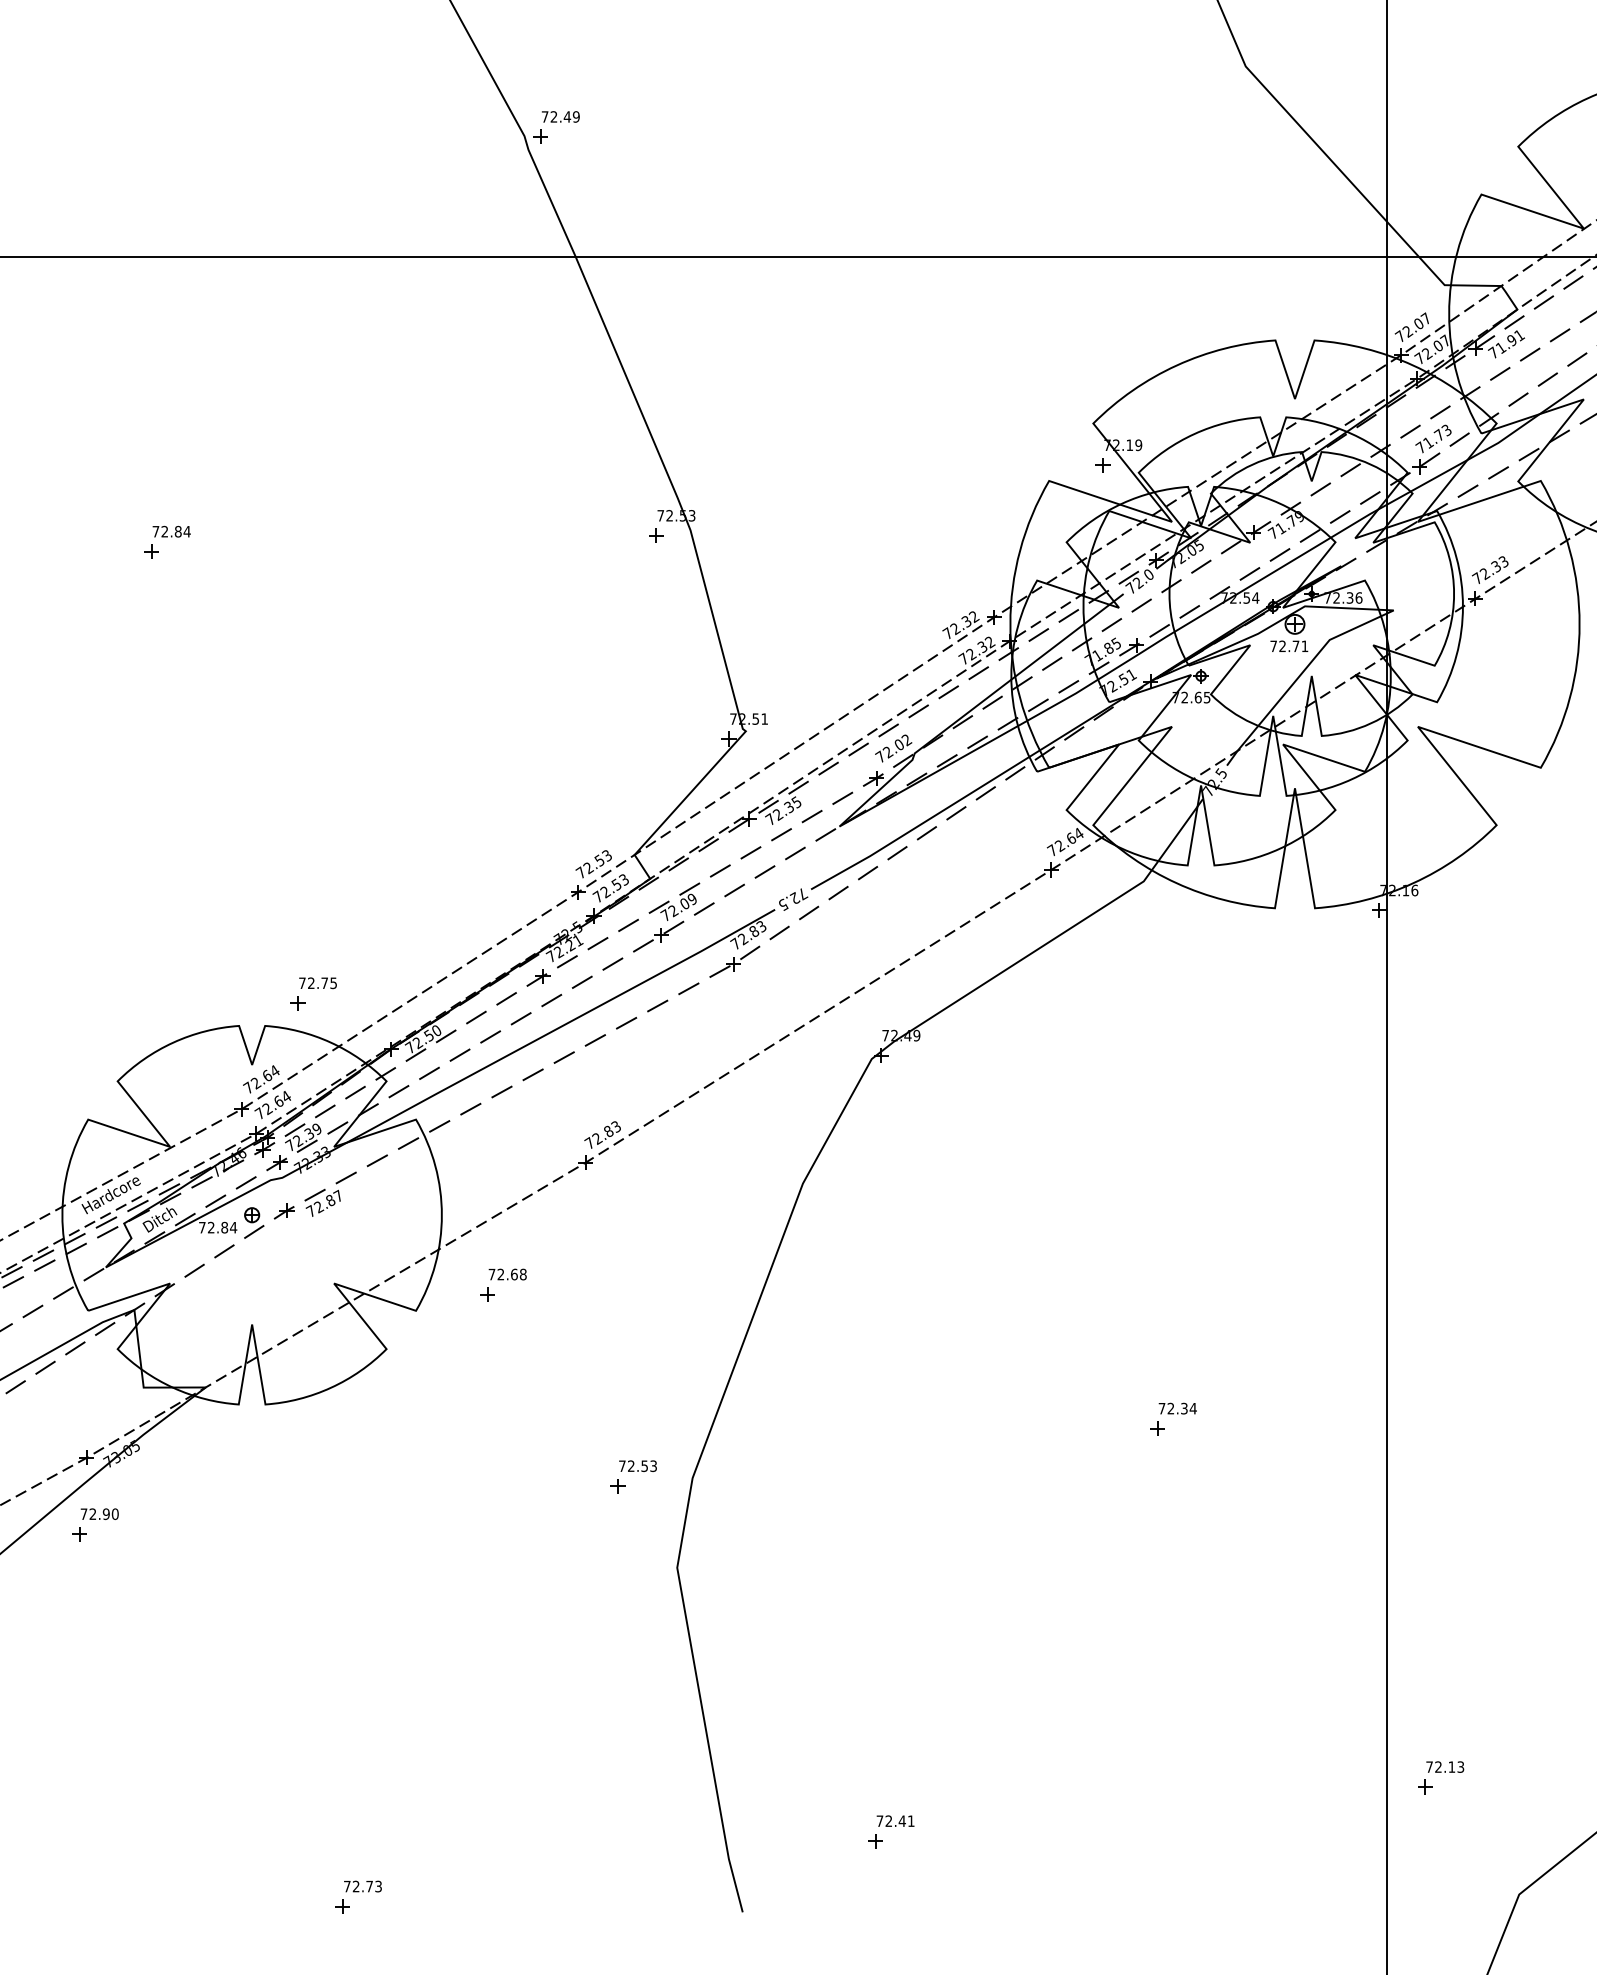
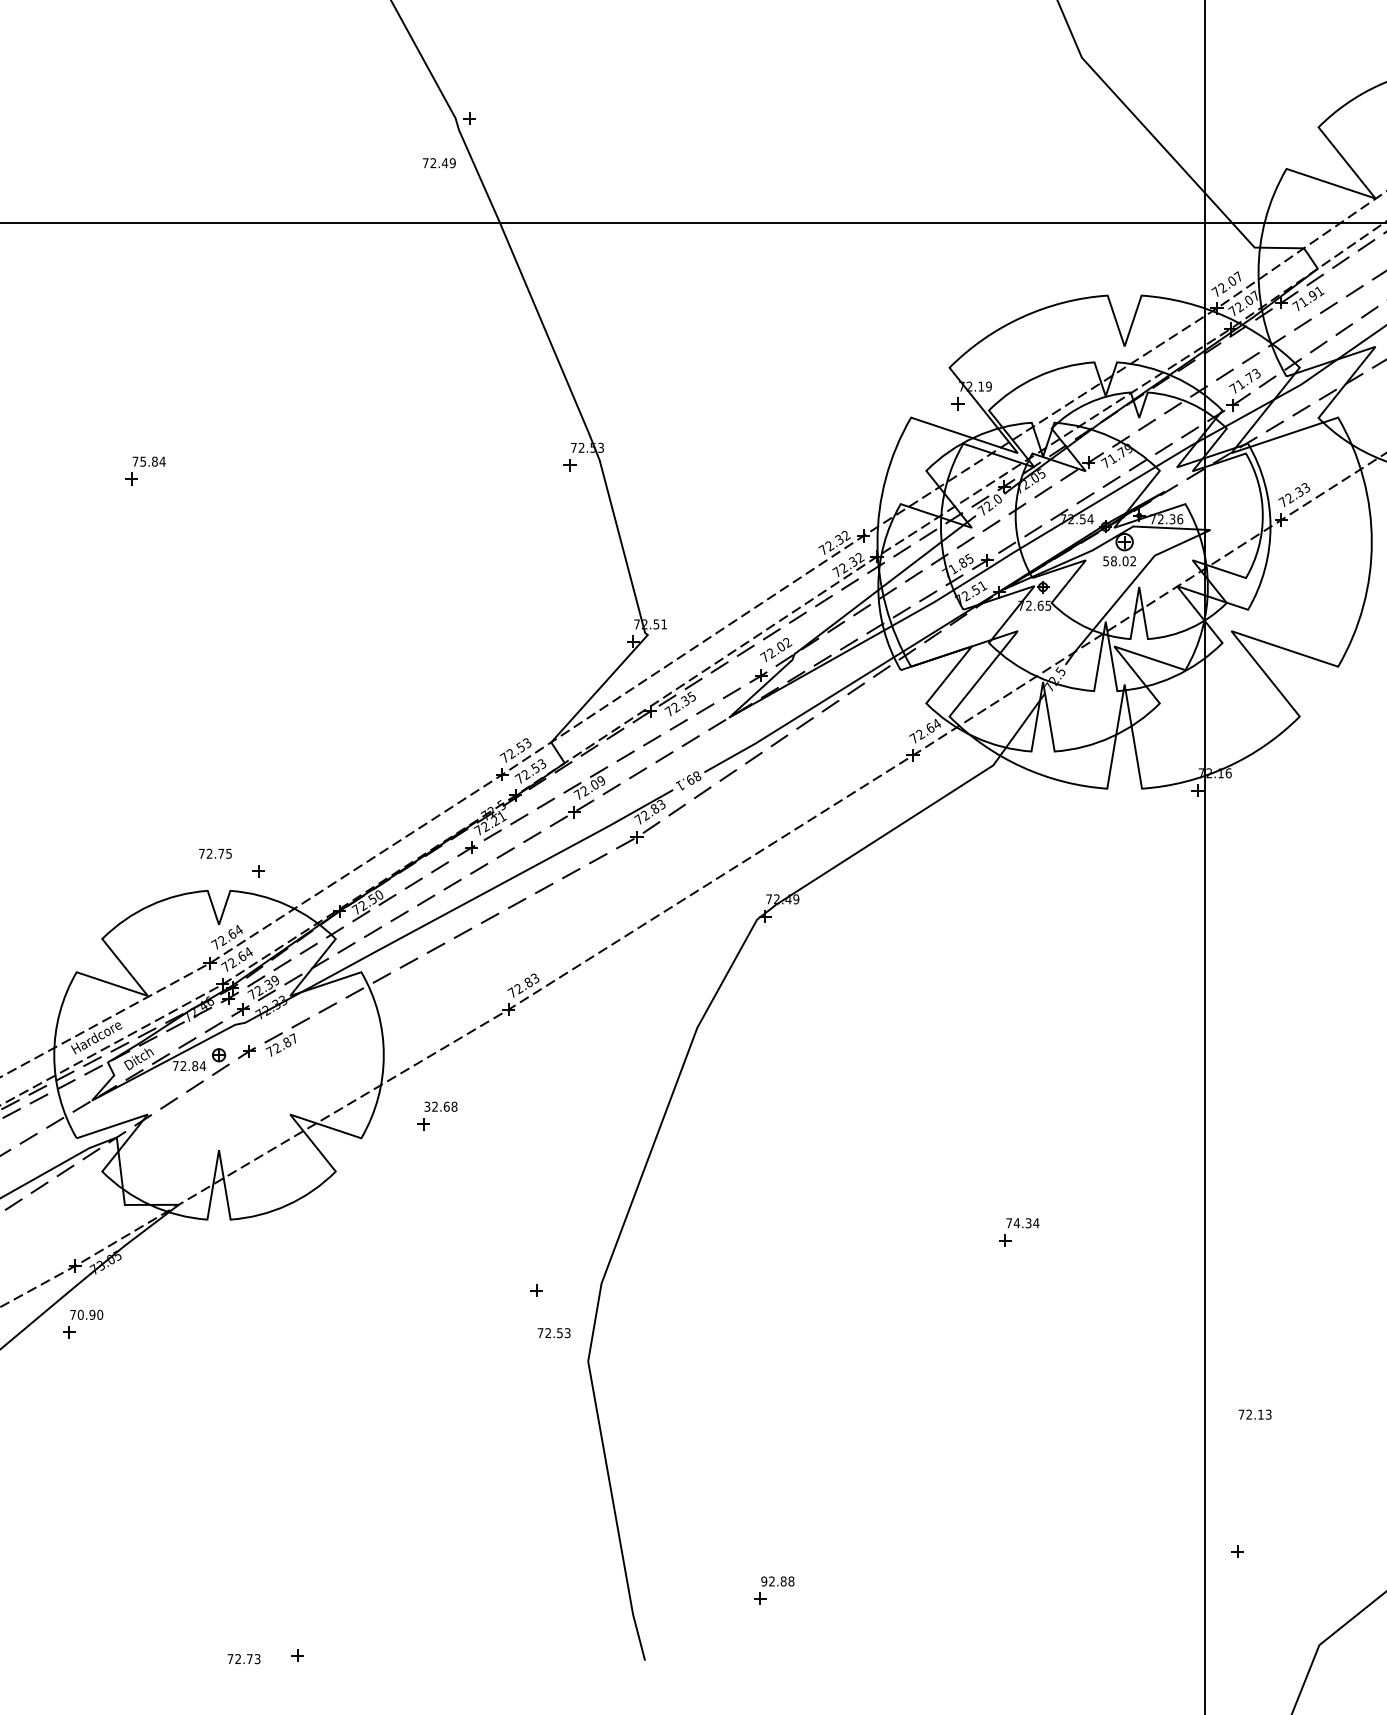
text: (560, 116) -> (439, 162), moved
text: (164, 531) -> (142, 461), 72.84 -> 75.84
text: (1289, 646) -> (1119, 561), 72.71 -> 58.02
text: (793, 899) -> (689, 781), 72.5 -> 89.1
text: (317, 983) -> (215, 854), moved
text: (491, 1274) -> (426, 1106), 72.68 -> 32.68
text: (1170, 1408) -> (1016, 1223), 72.34 -> 74.34
text: (637, 1465) -> (553, 1332), moved
text: (92, 1513) -> (80, 1314), 72.90 -> 70.90
text: (1445, 1766) -> (1255, 1414), moved
text: (895, 1821) -> (777, 1581), 72.41 -> 92.88
text: (362, 1886) -> (243, 1659), moved

